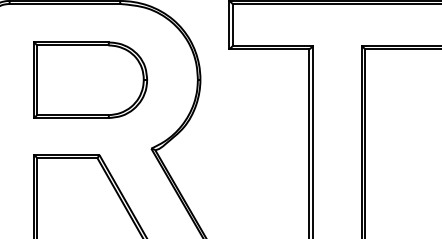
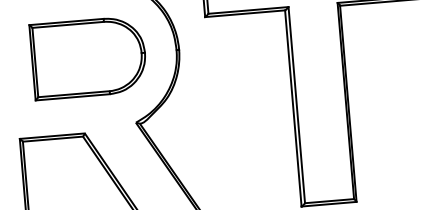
part: (90, 79) -> (88, 57), moved

